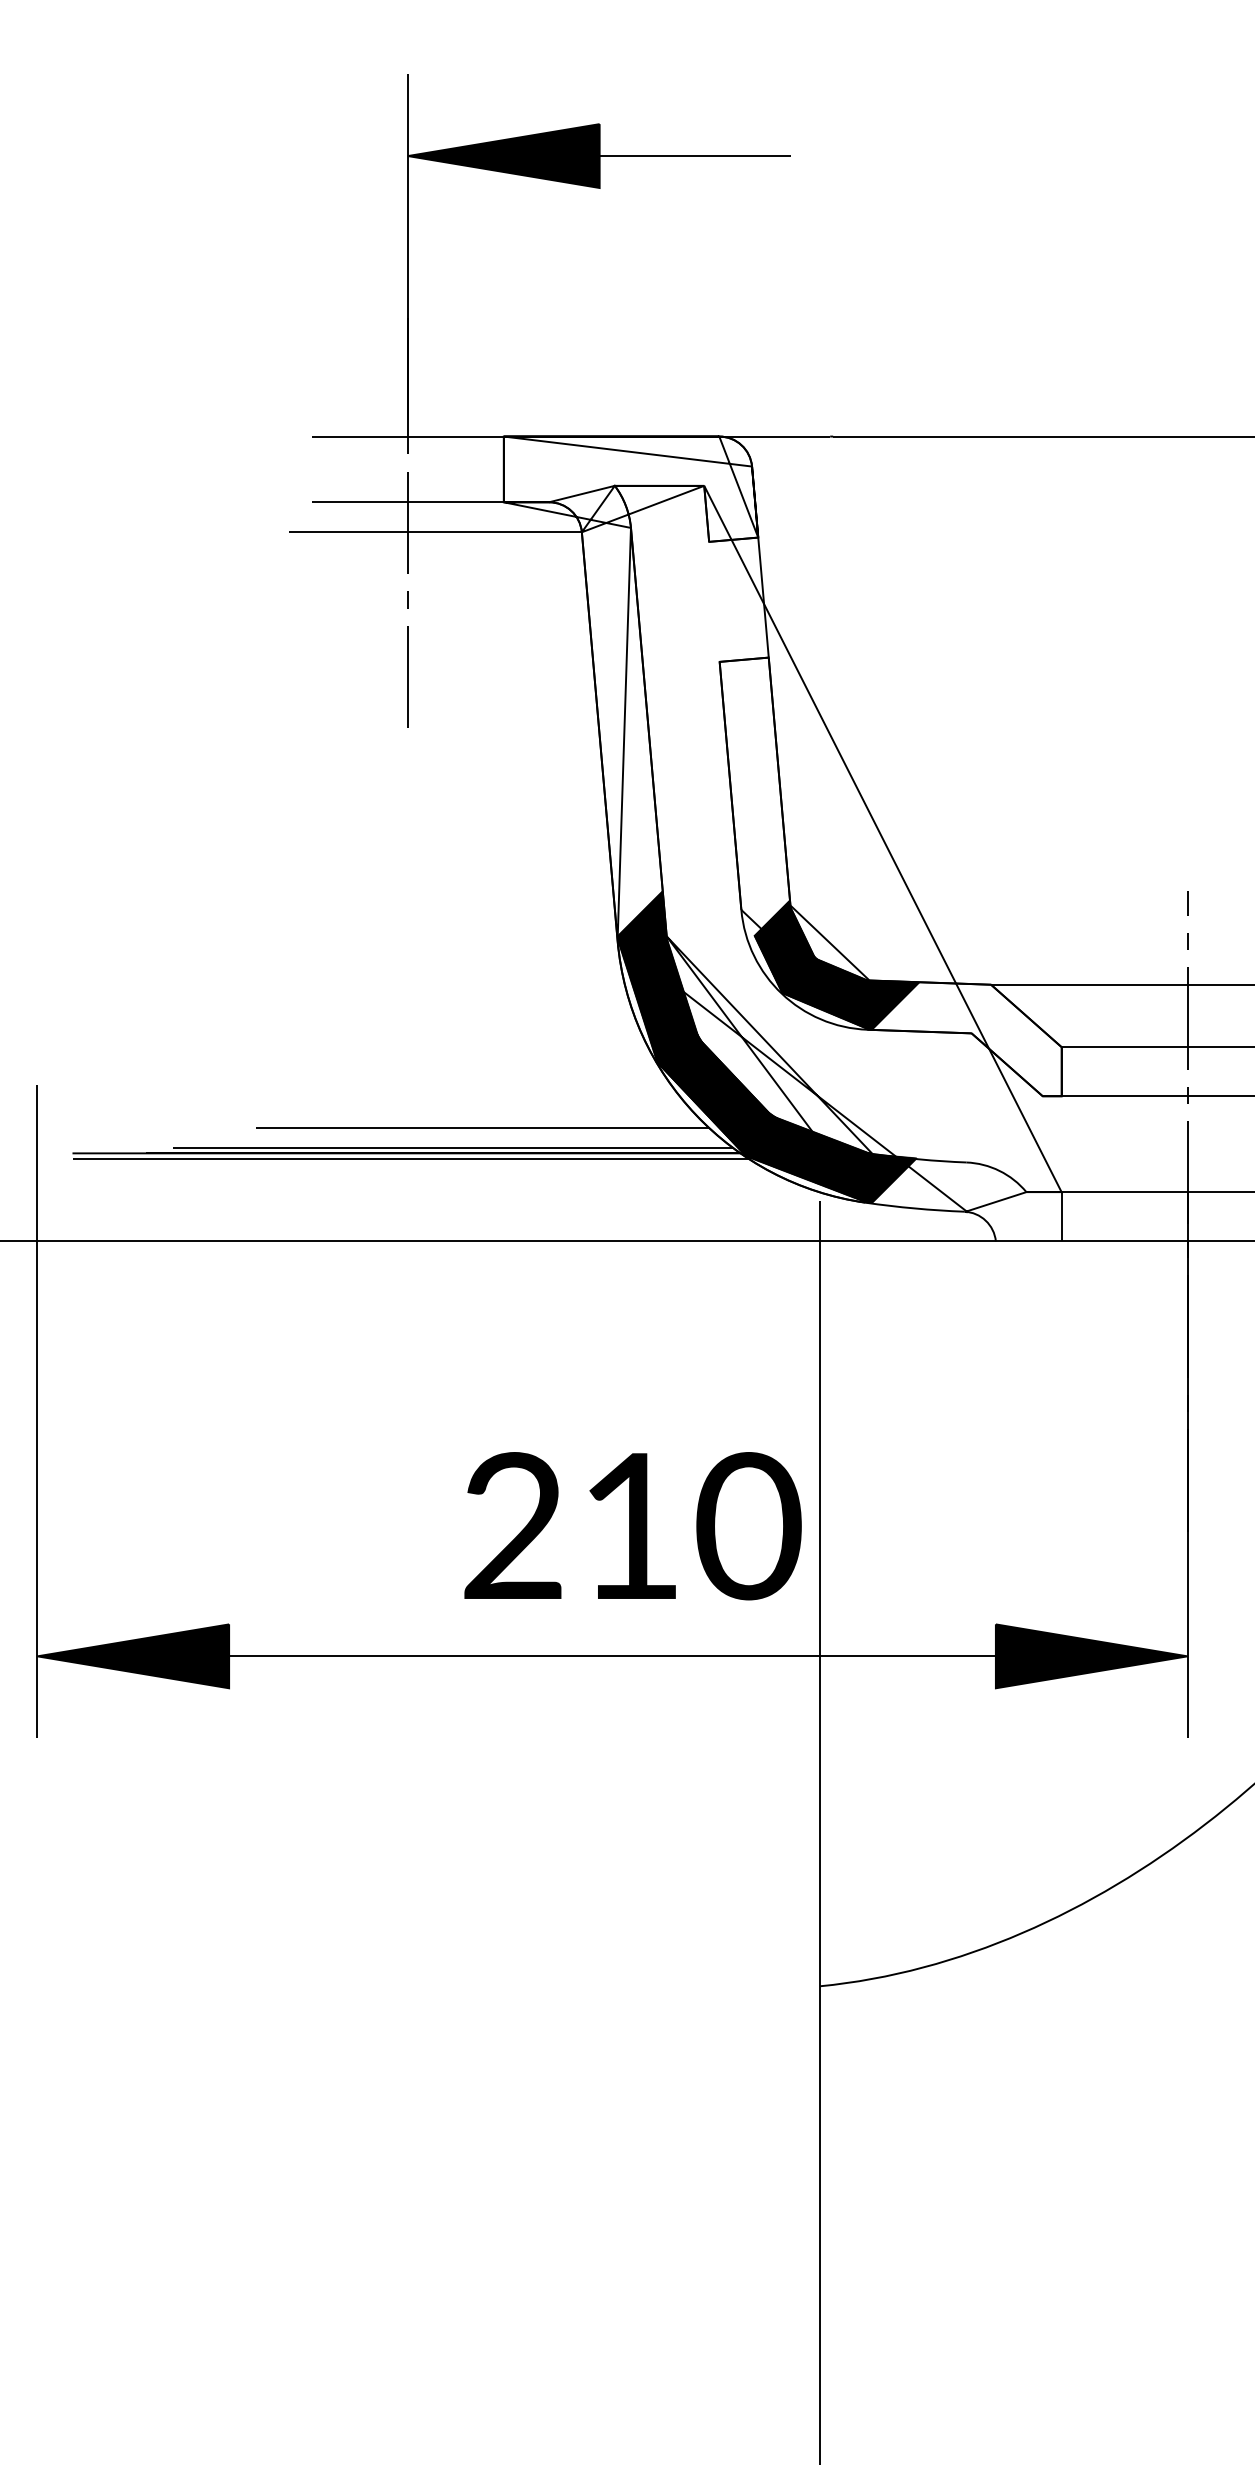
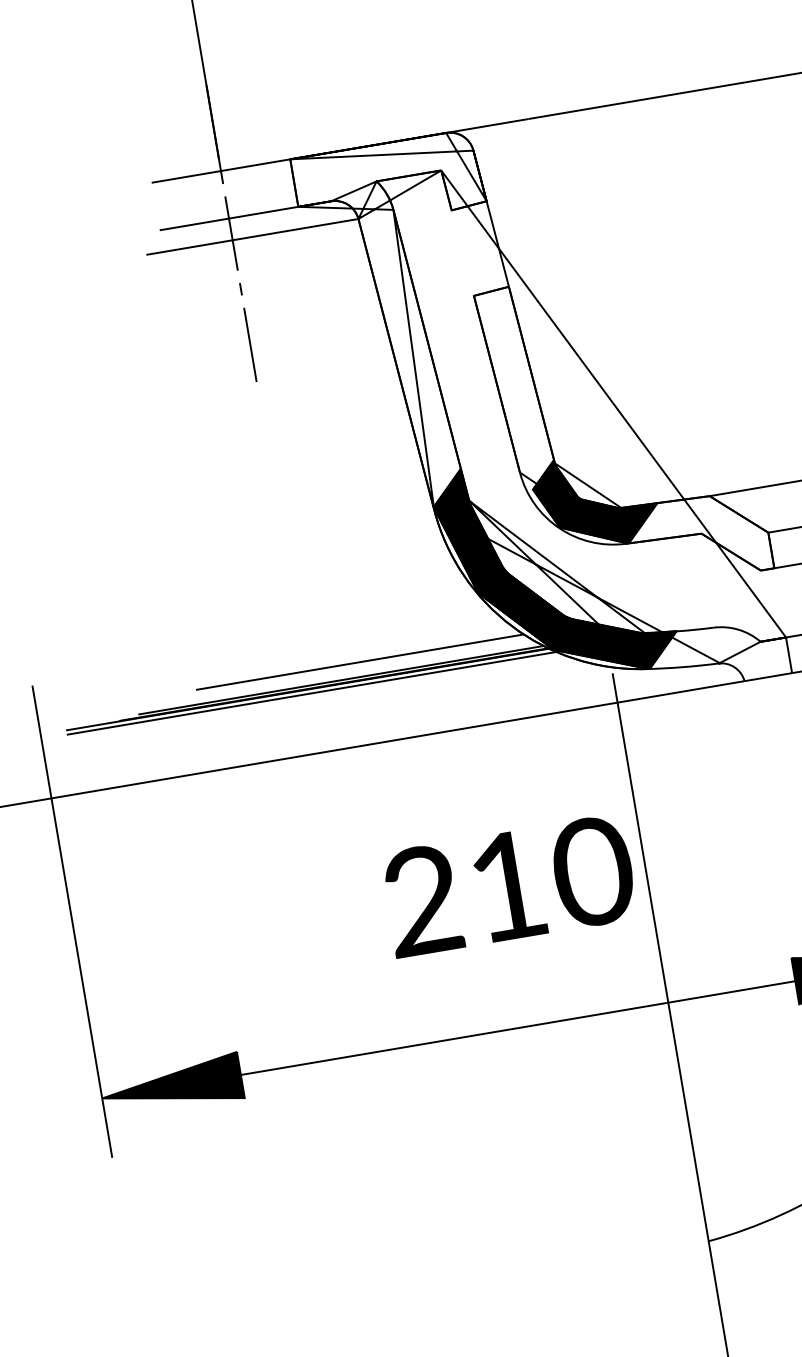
text: (632, 1526) -> (508, 886), moved

